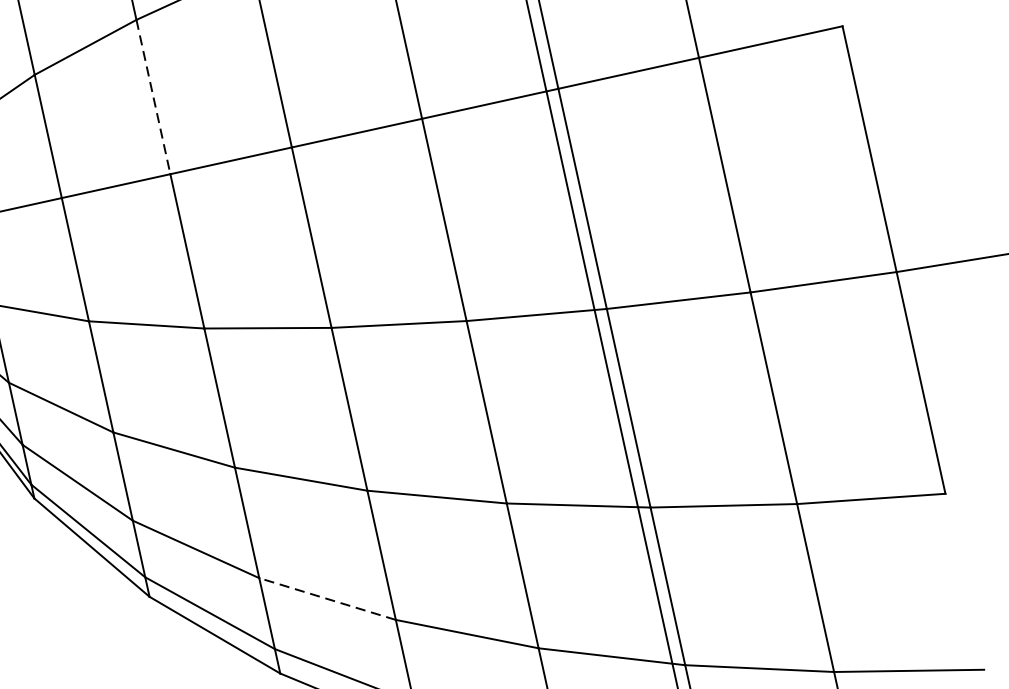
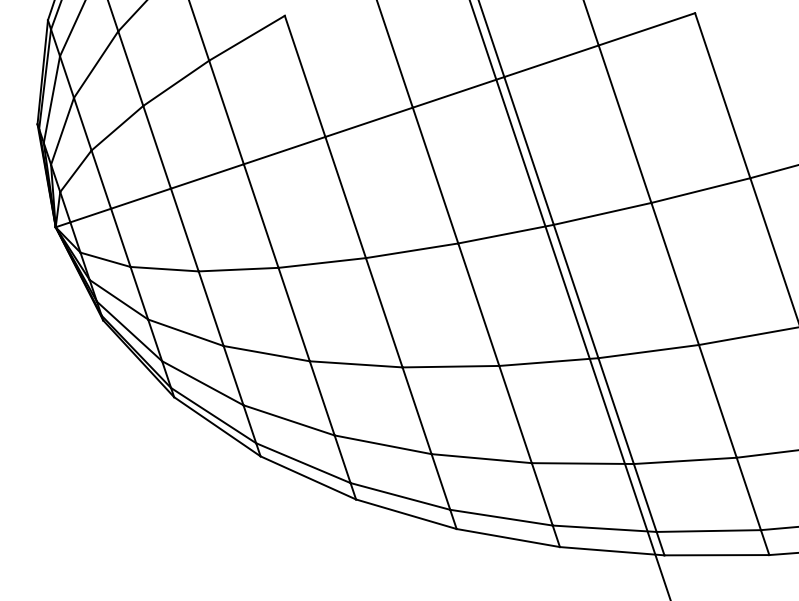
line: (153, 97) -> (226, 112), dashed -> solid
line: (326, 598) -> (382, 444), dashed -> solid

